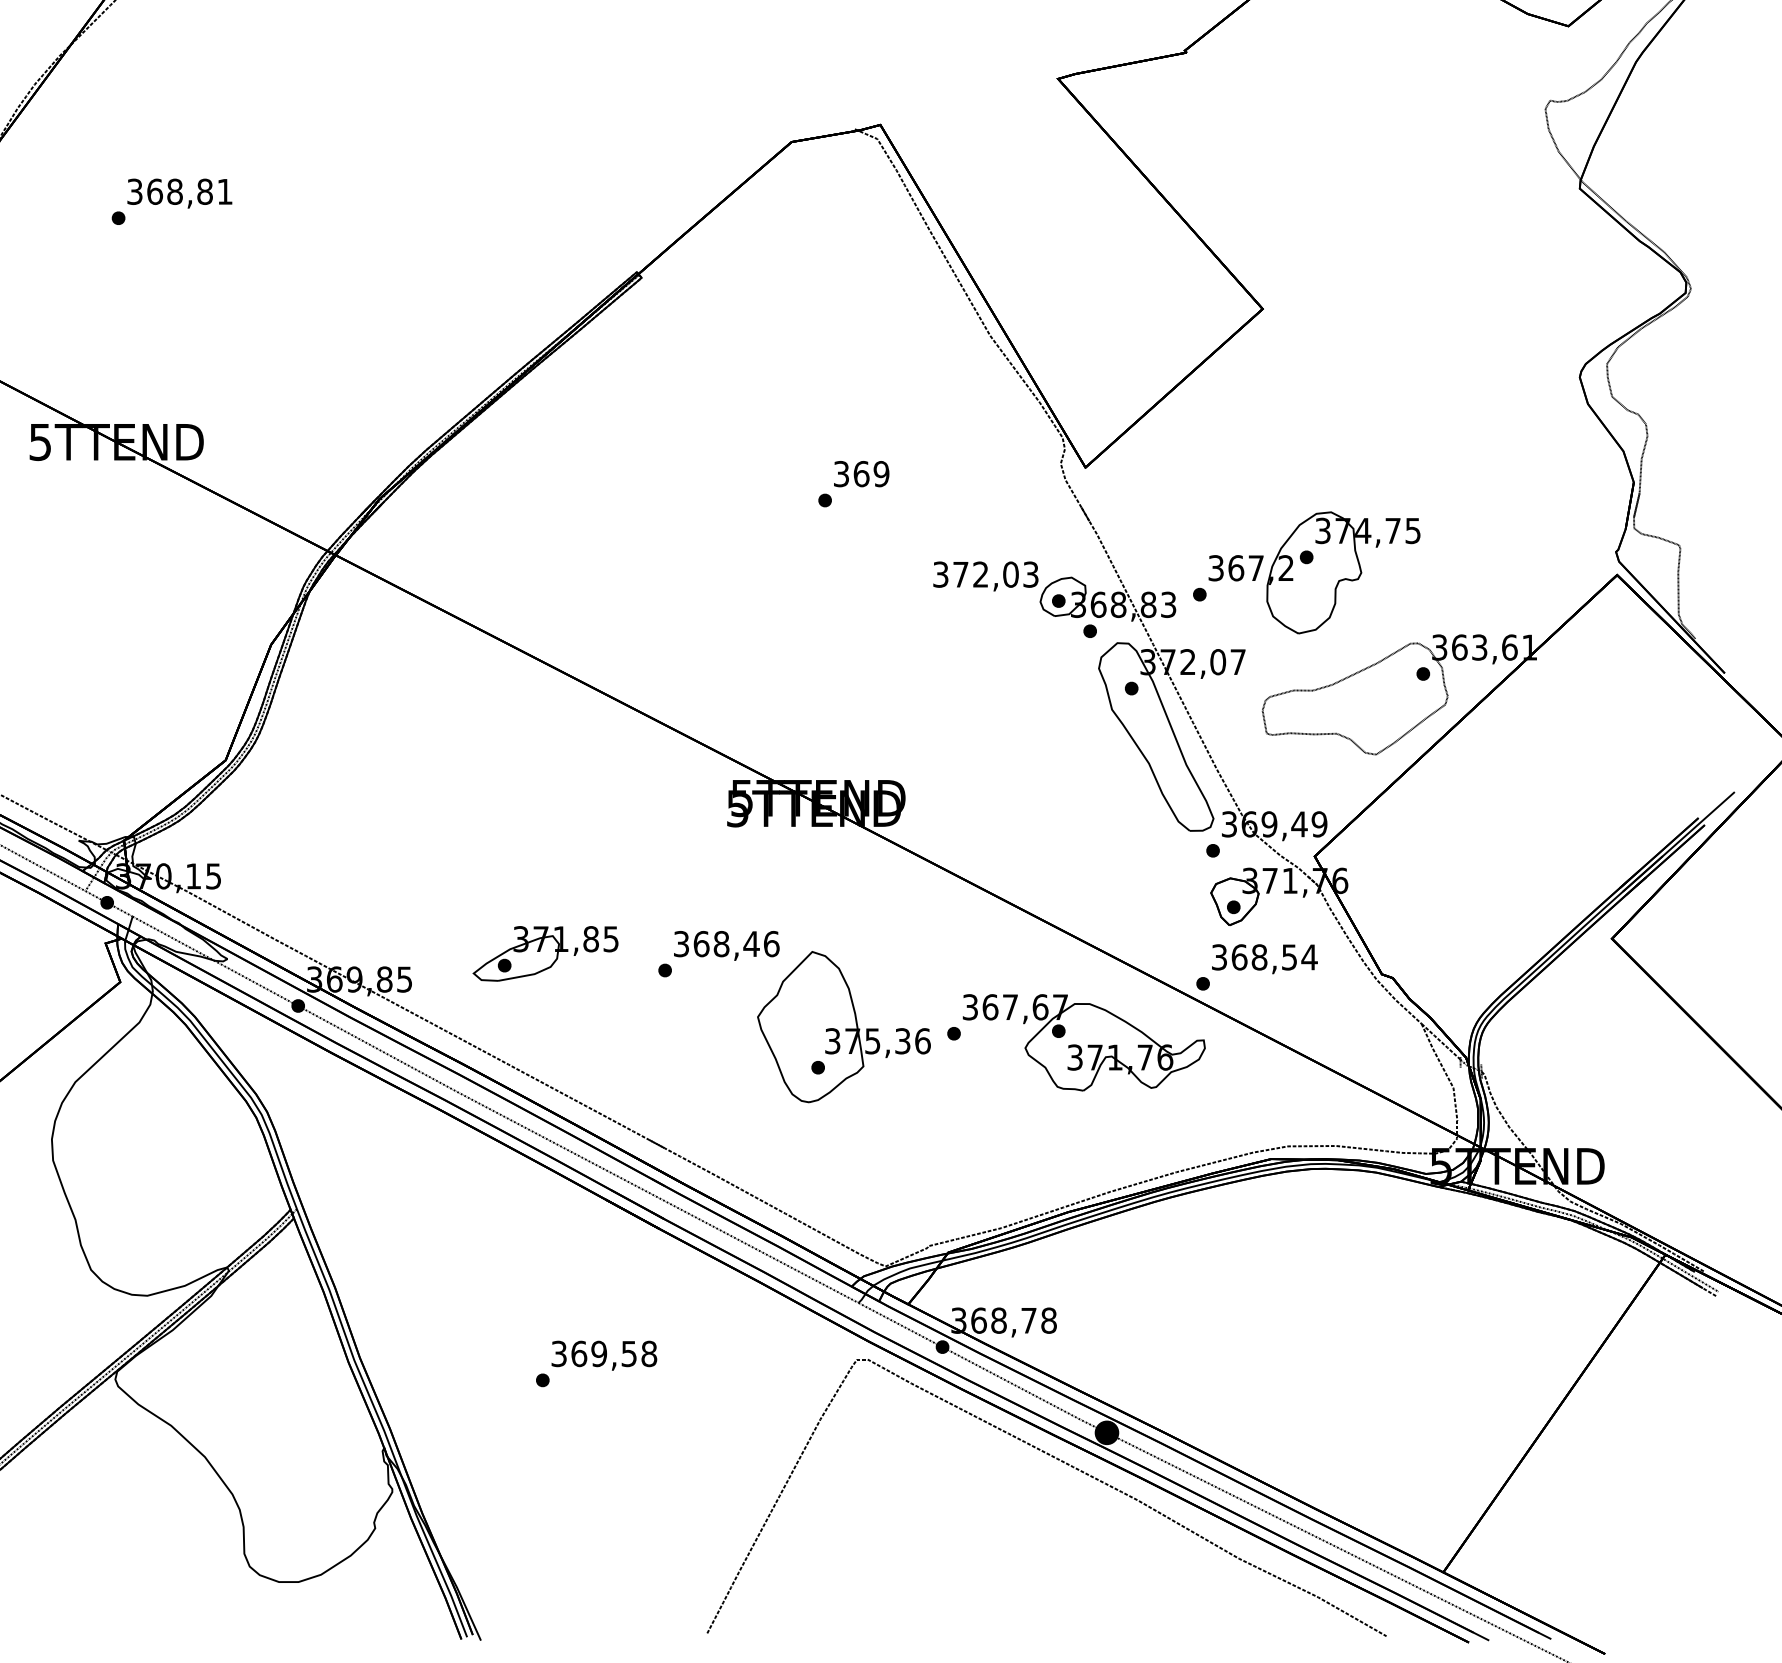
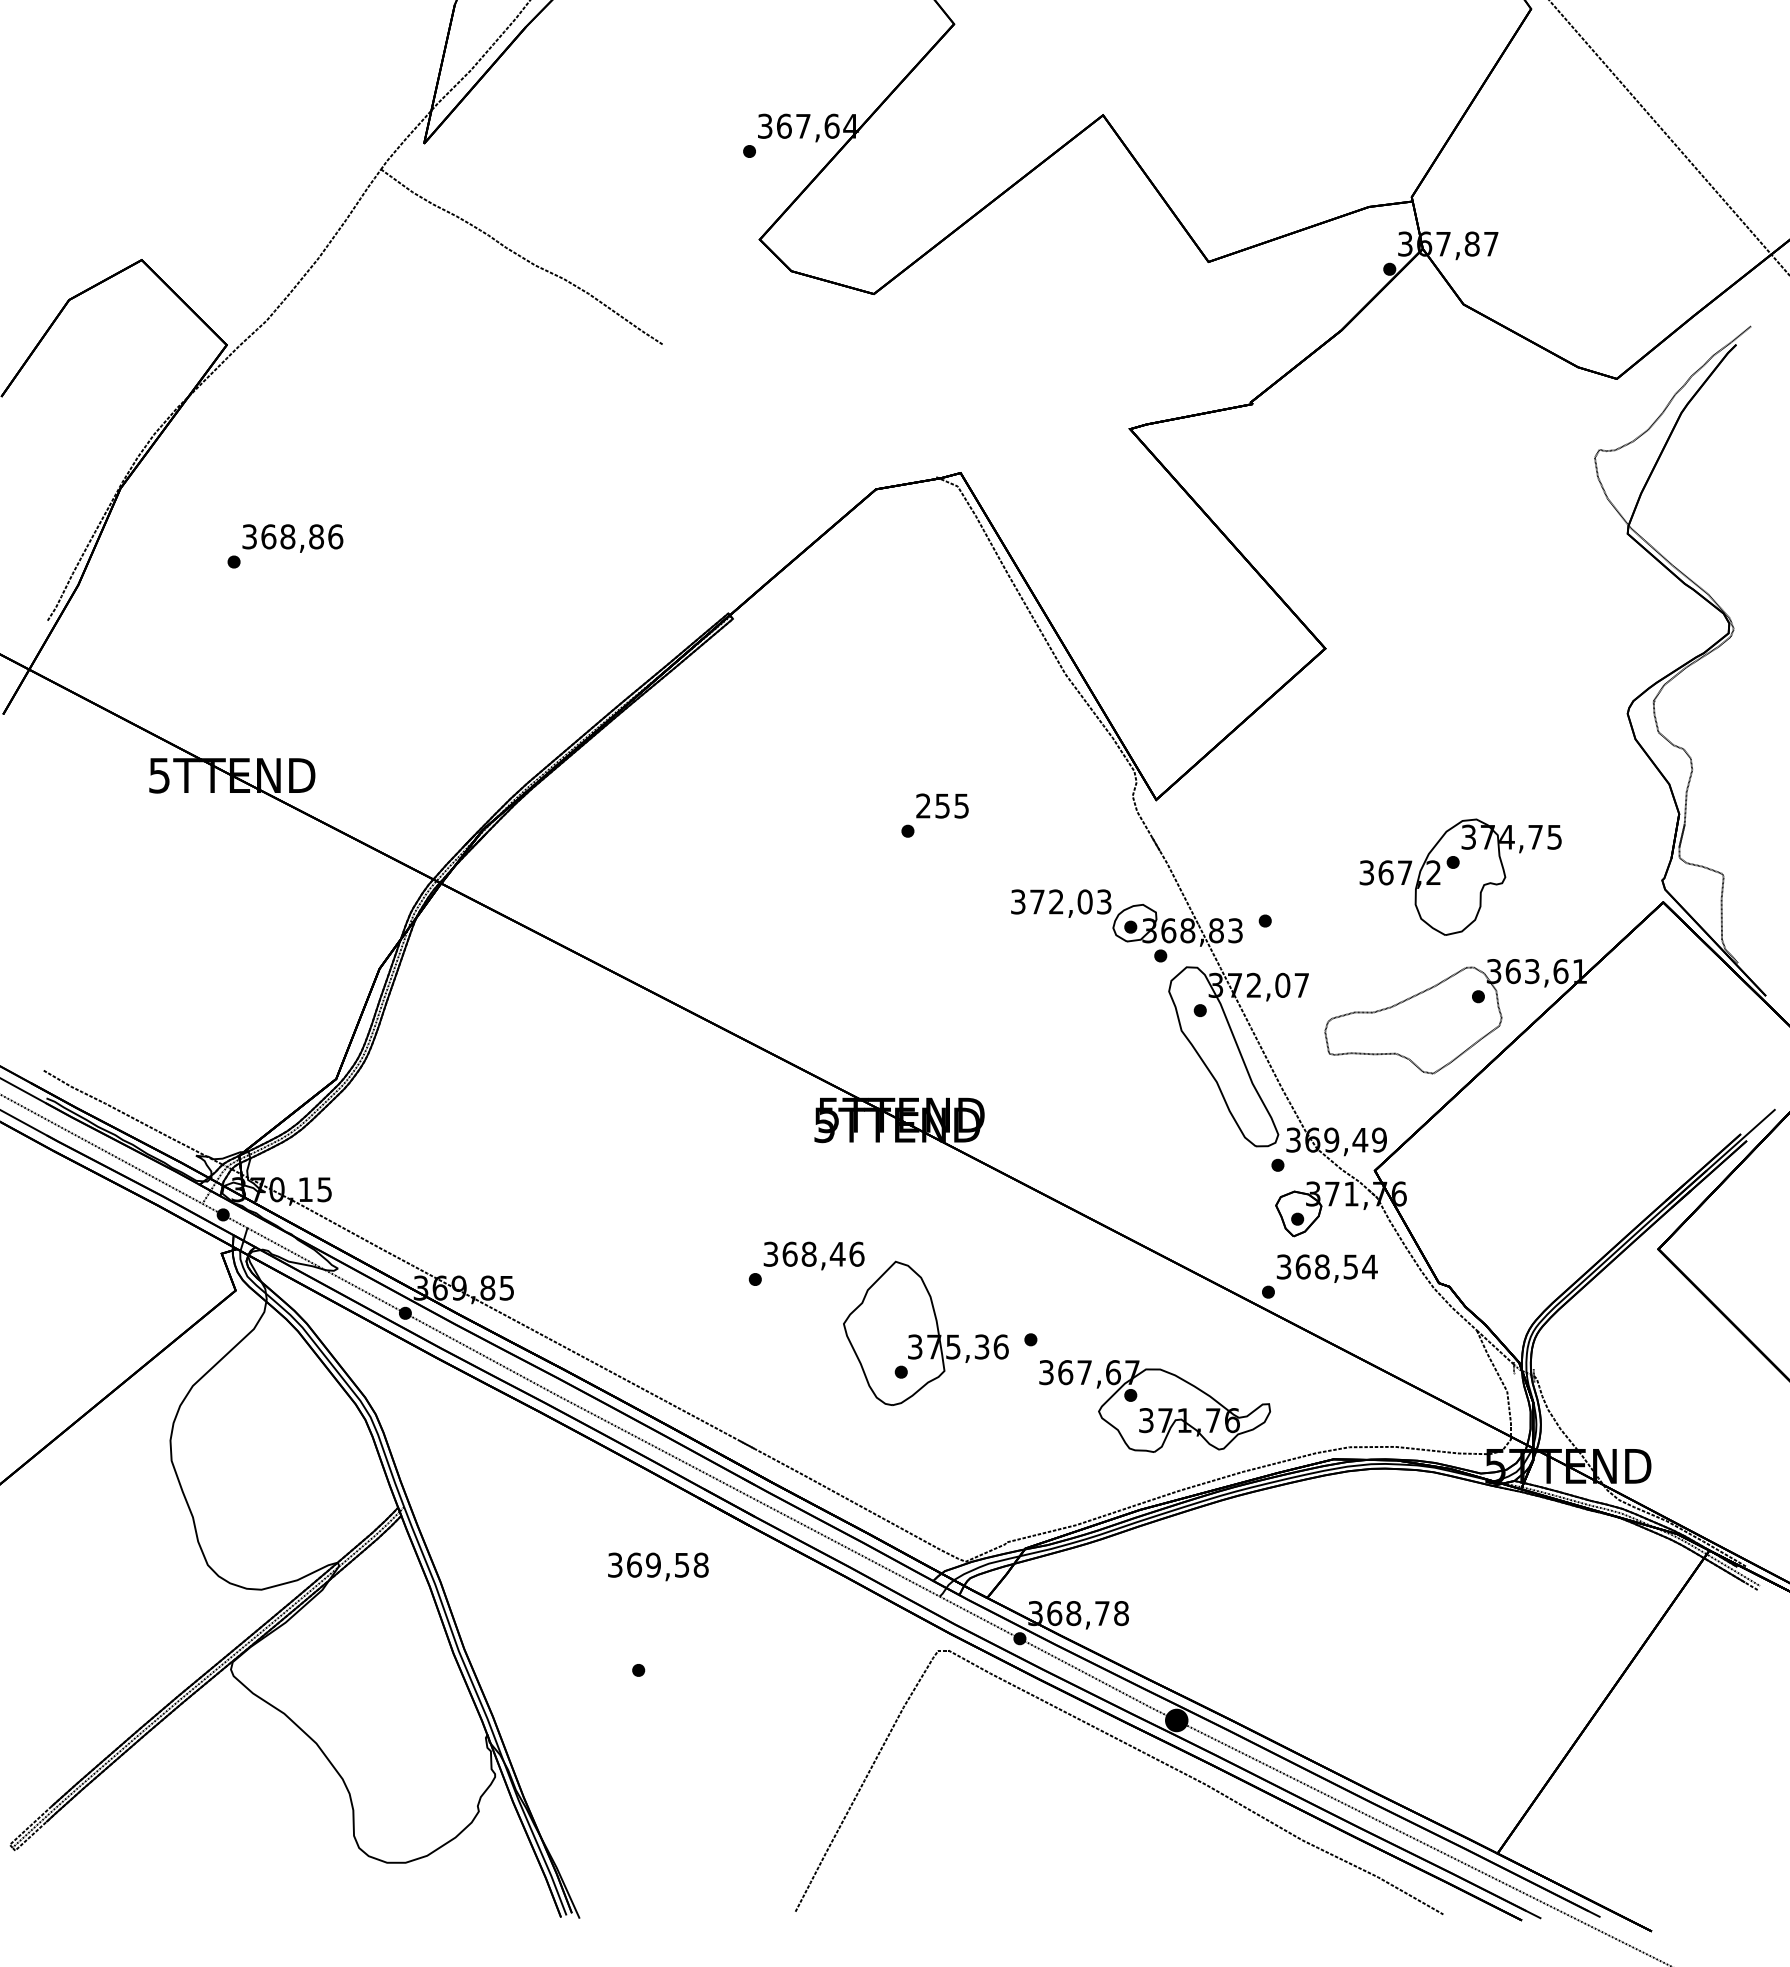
text: (224, 191) -> (335, 536), 368,81 -> 368,86
text: (861, 473) -> (942, 805), 369 -> 255
part: (1314, 572) -> (1460, 876), moved
part: (544, 953) -> (640, 1263), removed
part: (1084, 1042) -> (1155, 1406), moved
text: (604, 1355) -> (658, 1566), moved

